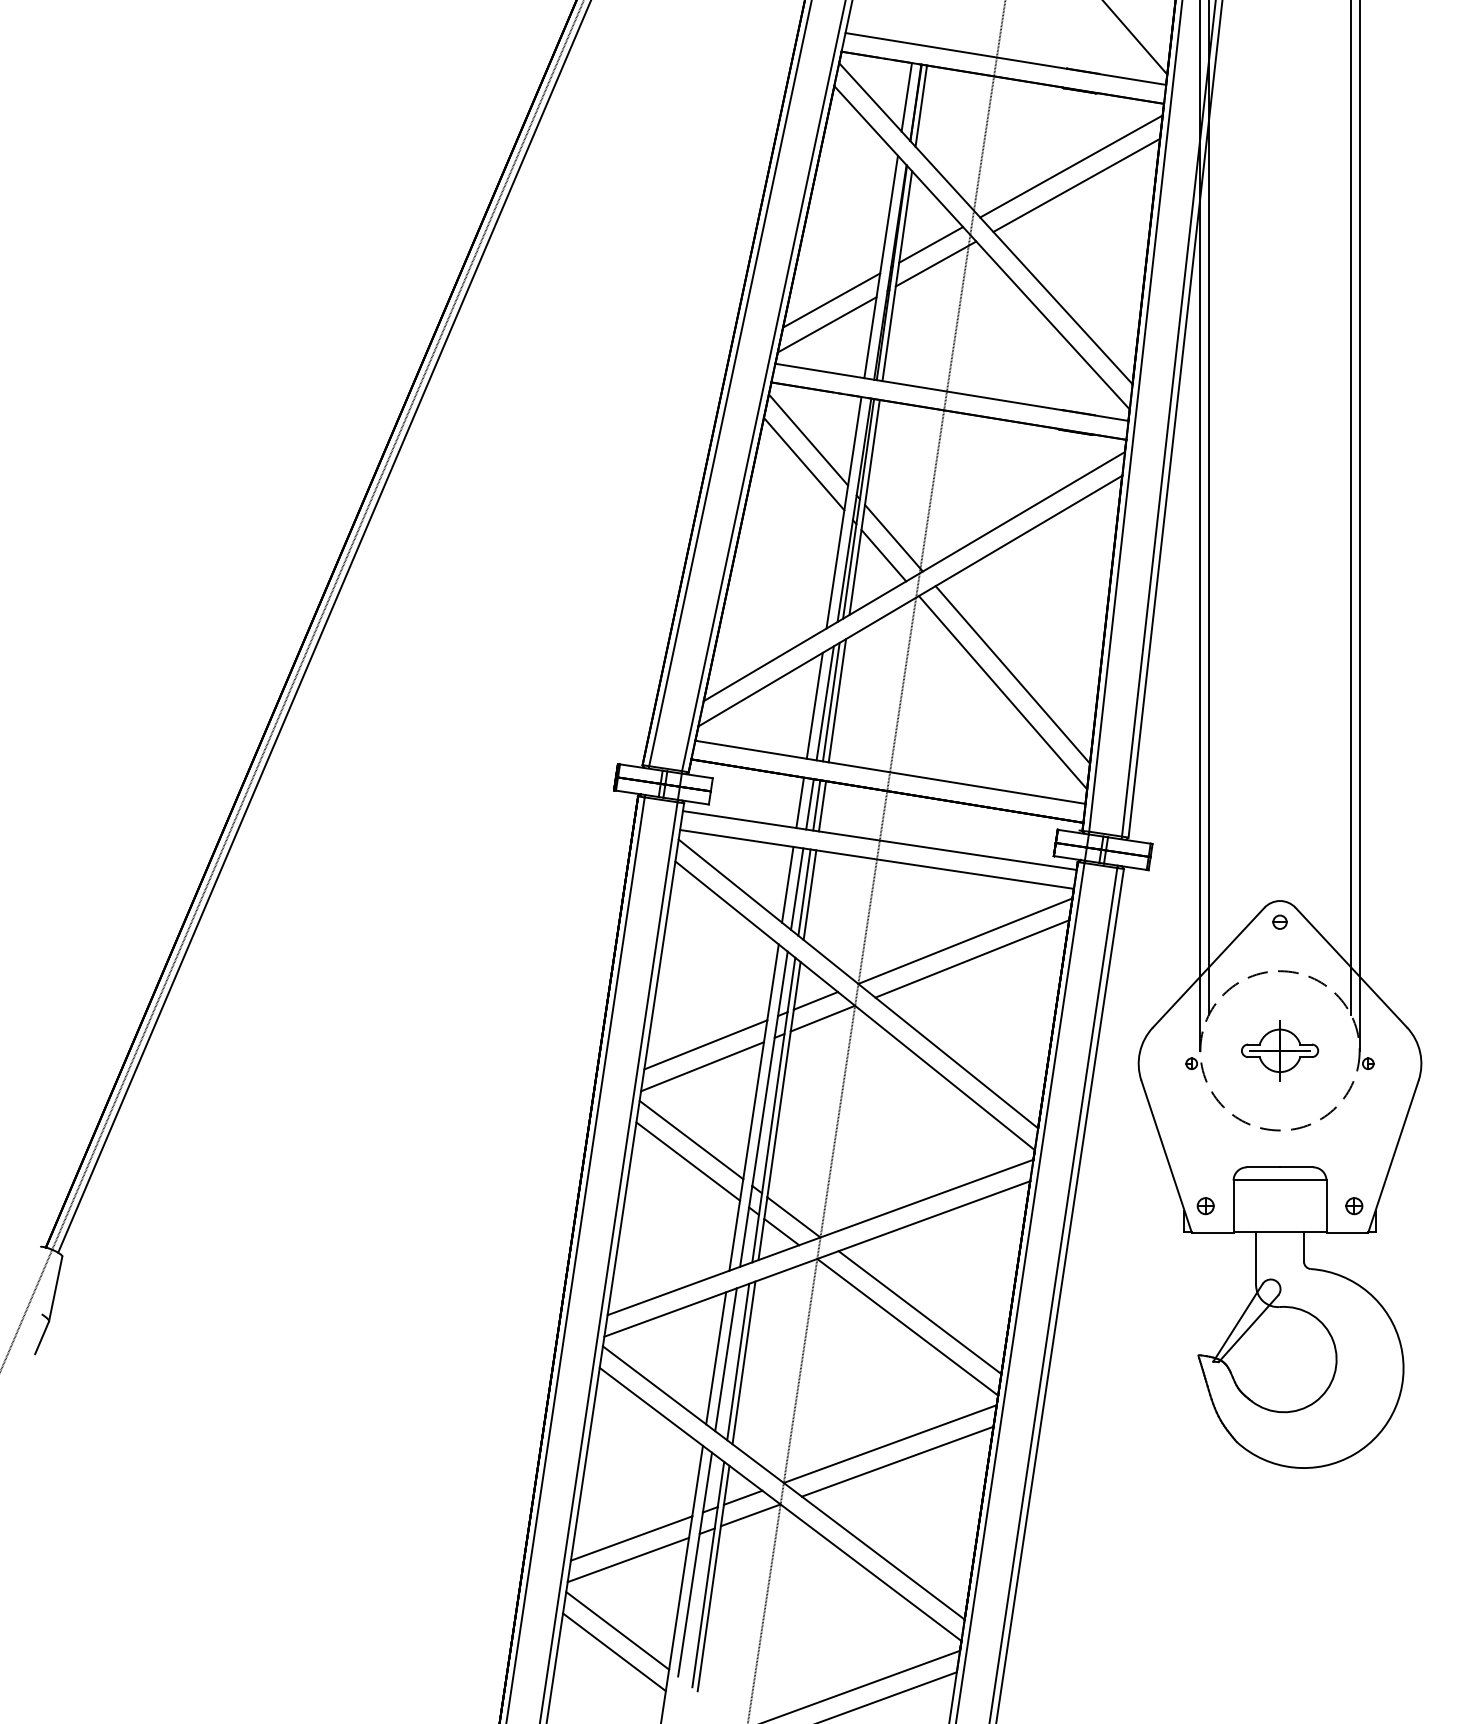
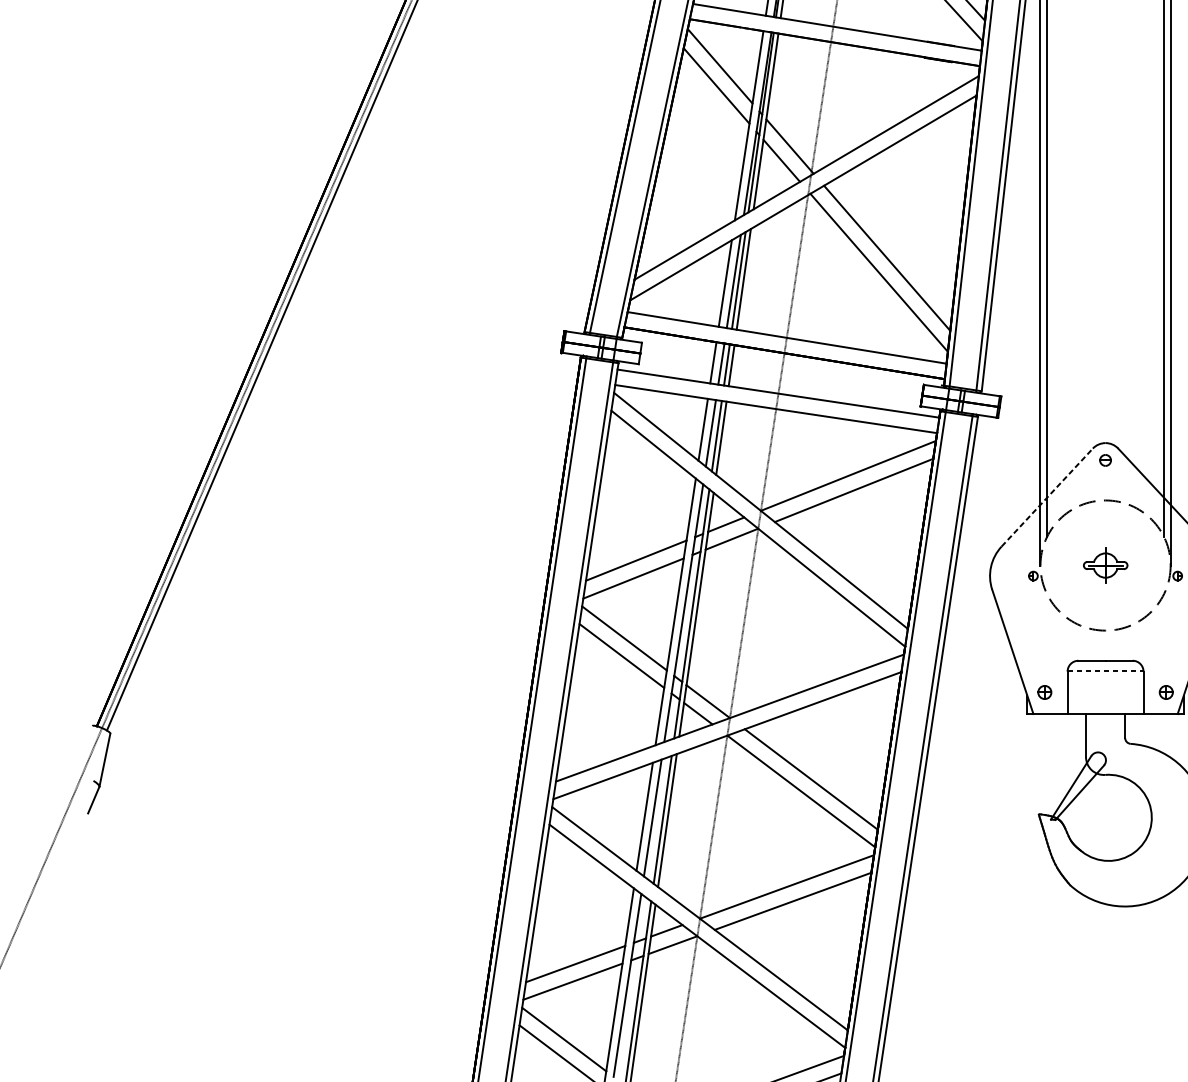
line: (1208, 967) -> (1047, 497), solid -> dashed
part: (1280, 1050) -> (1105, 565), size x0.7
line: (1280, 1180) -> (1105, 671), solid -> dashed

